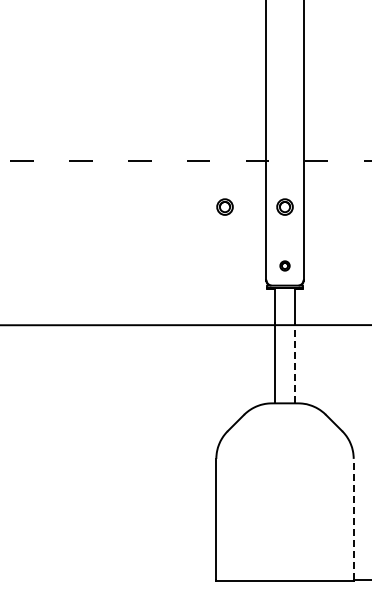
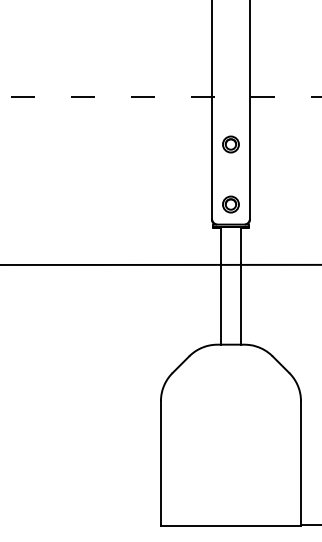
part: (224, 206) -> (169, 143), removed
part: (284, 265) -> (230, 204), size x1.67
line: (294, 362) -> (240, 303), dashed -> solid
line: (353, 519) -> (300, 463), dashed -> solid

